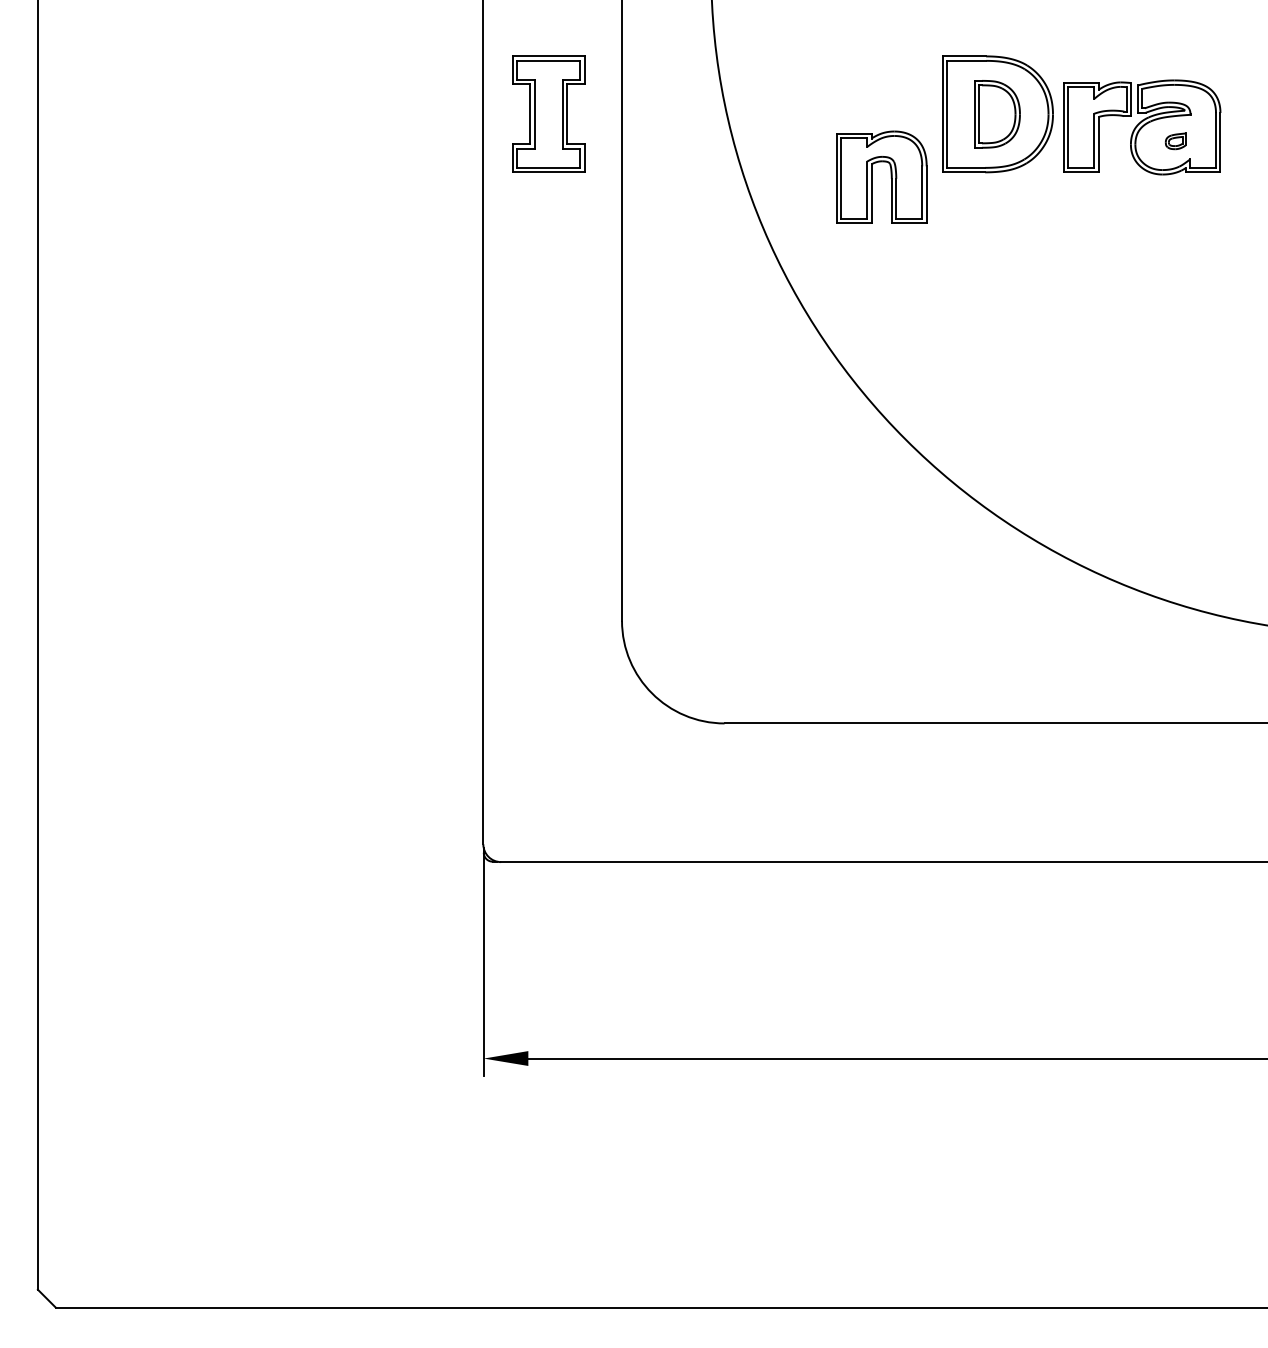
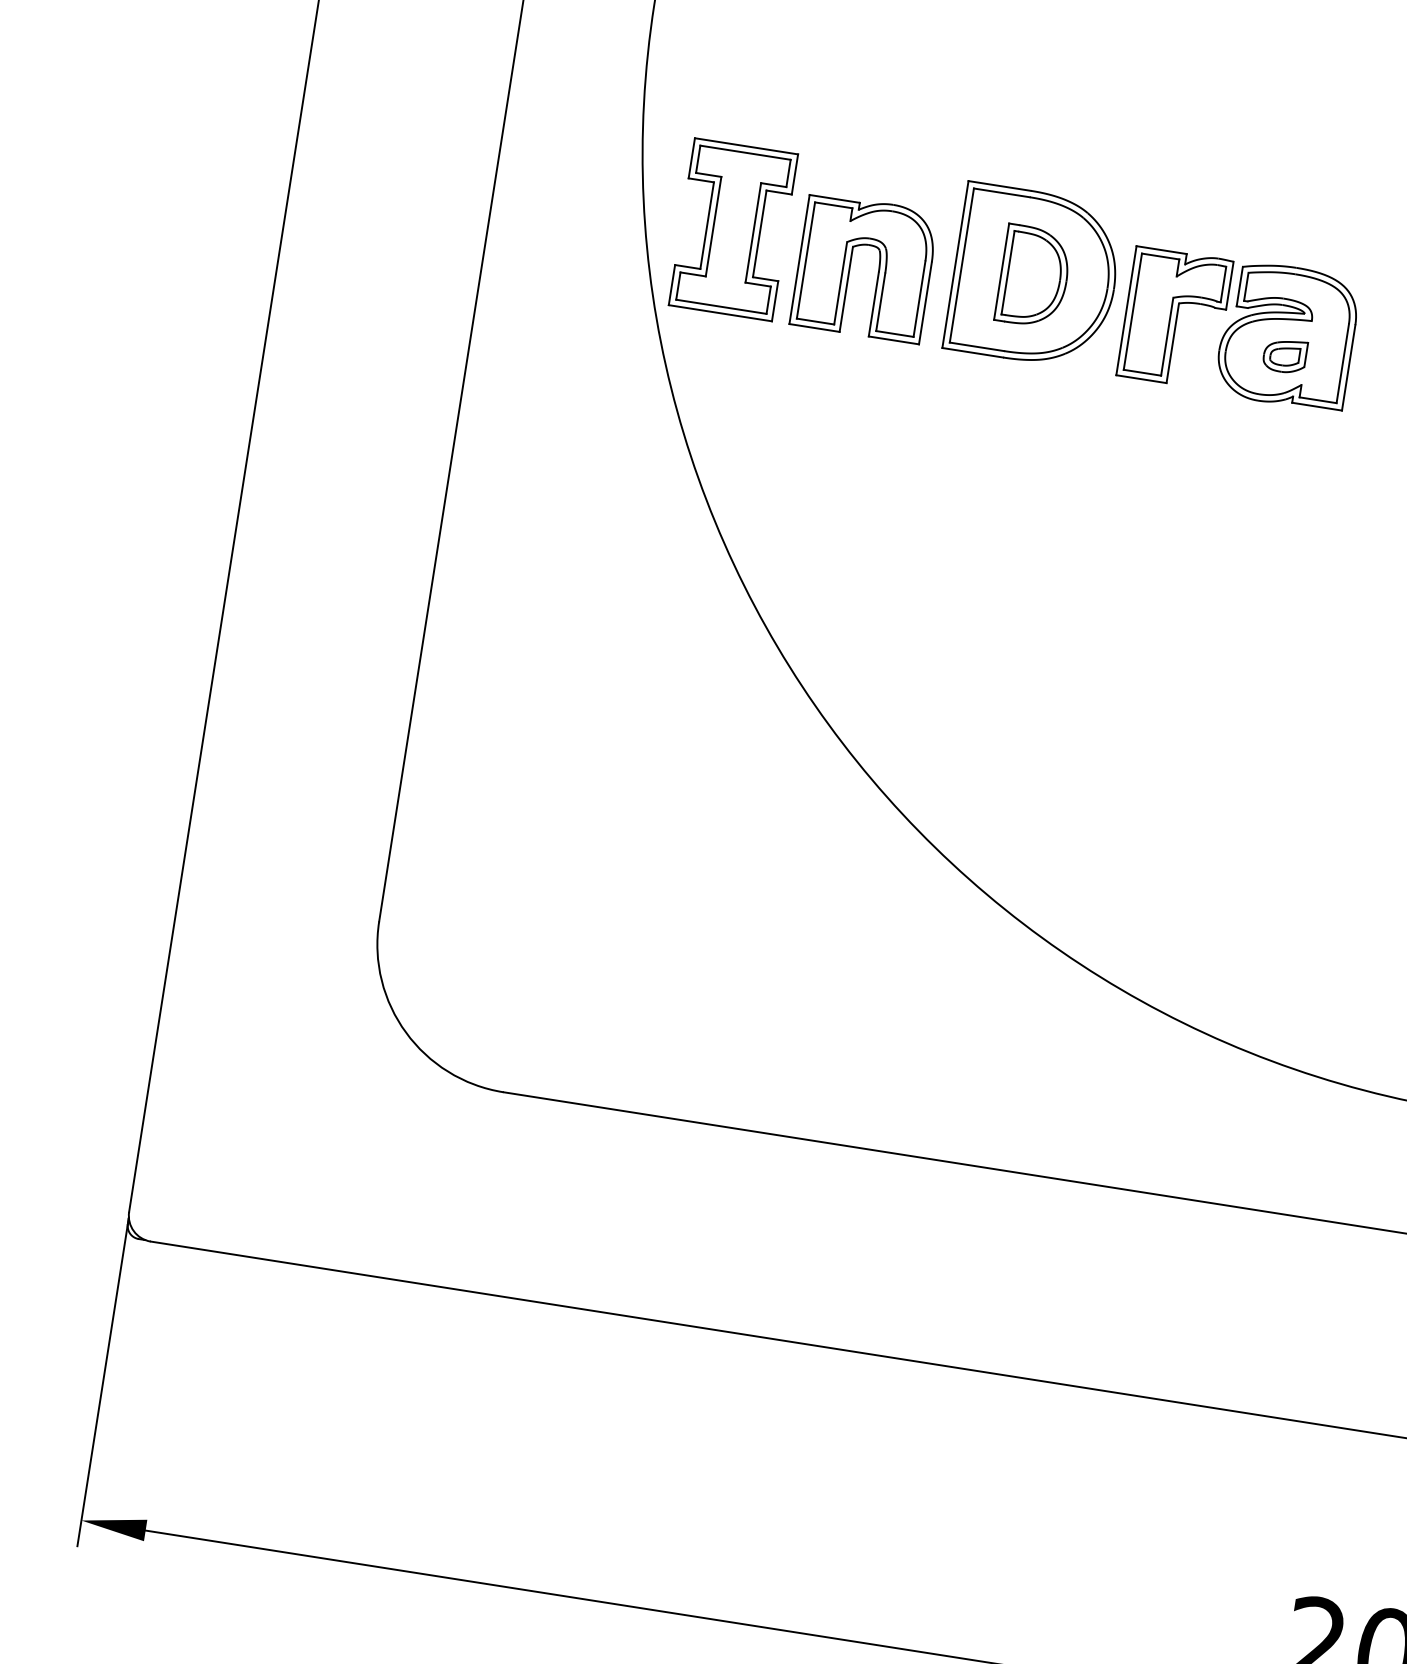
part: (548, 113) -> (733, 228), moved
part: (1175, 141) -> (1284, 356), size x1.43
part: (872, 176) -> (851, 264), moved

